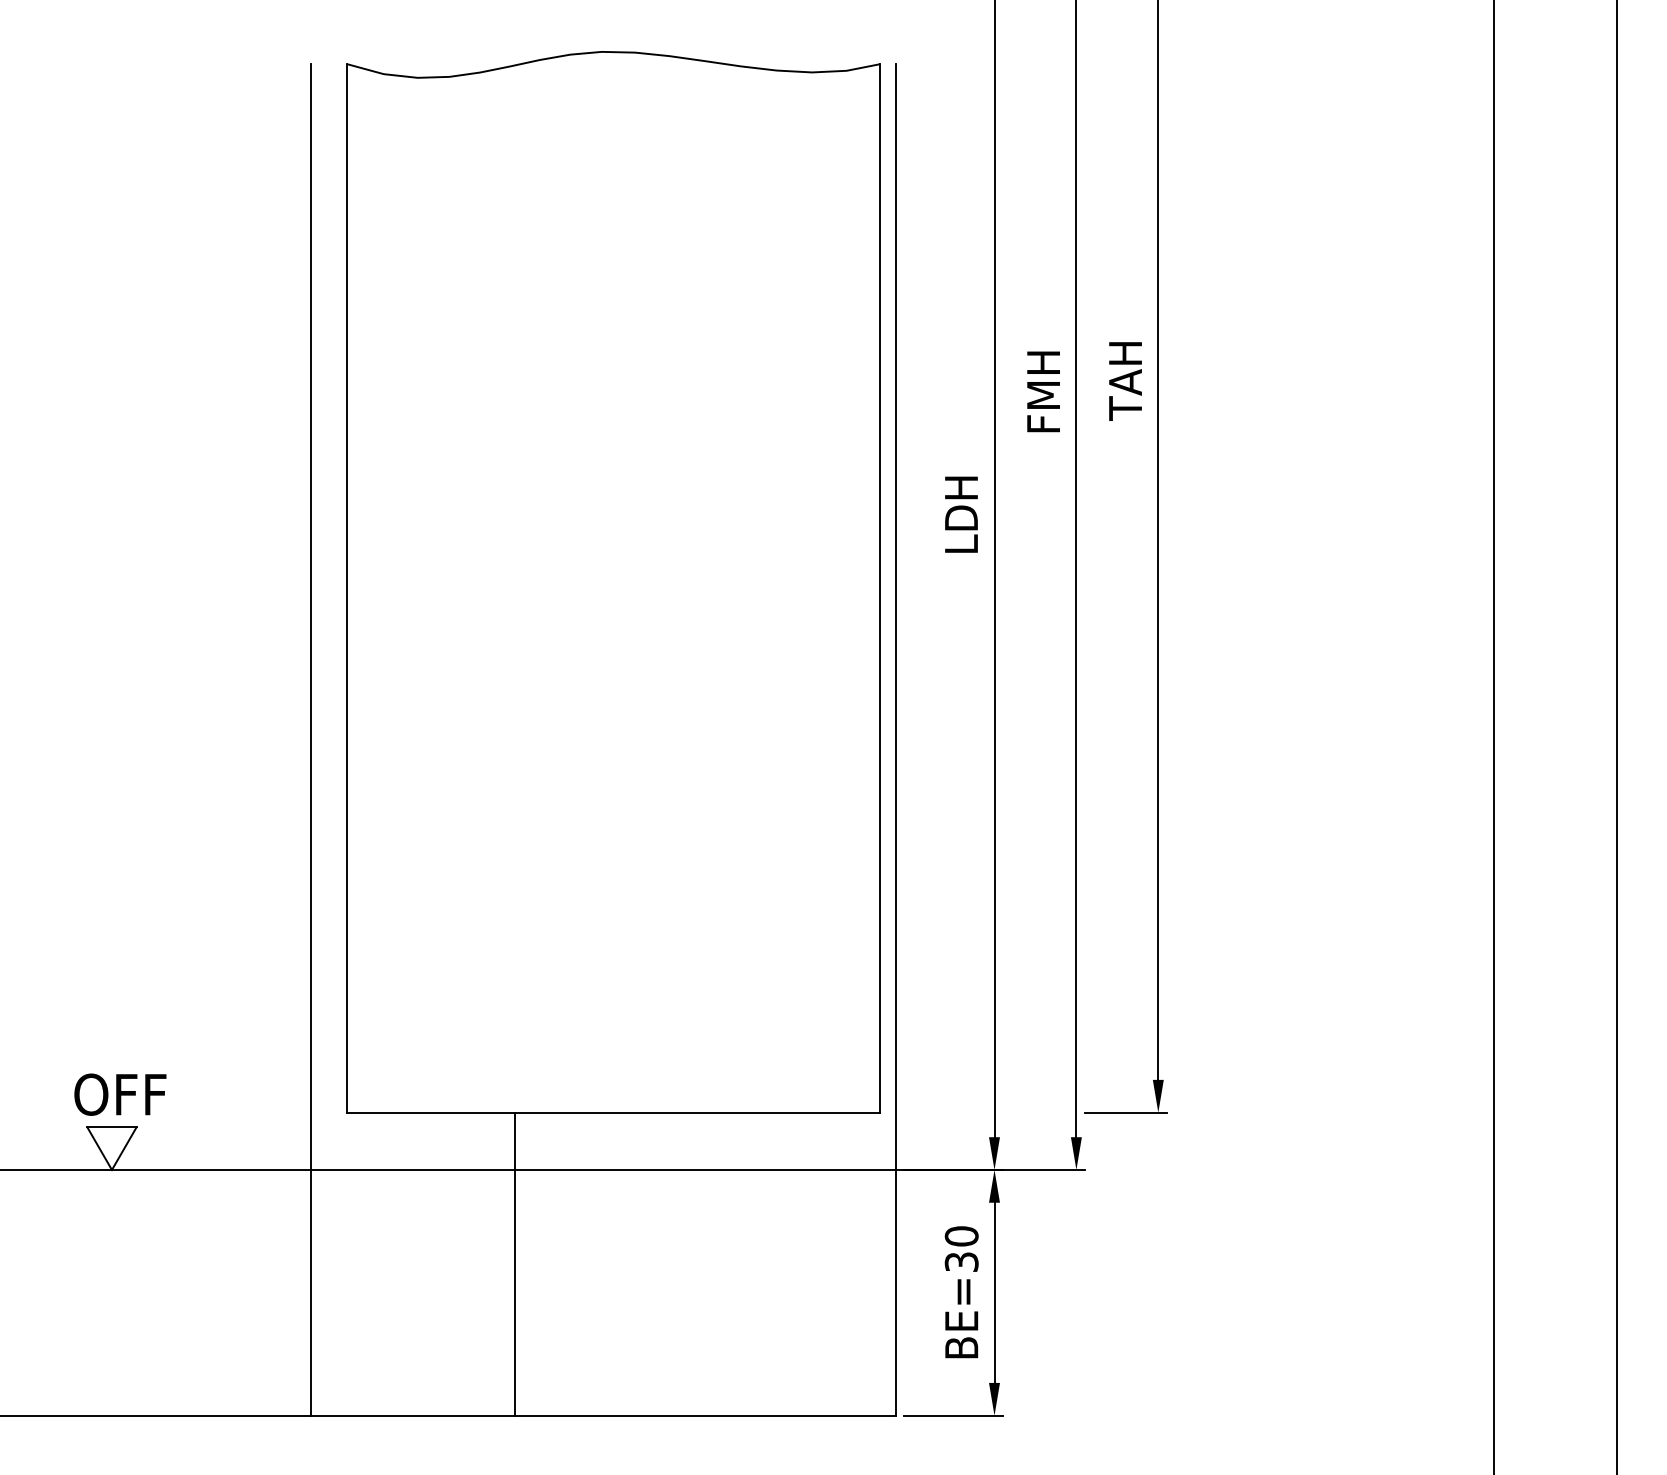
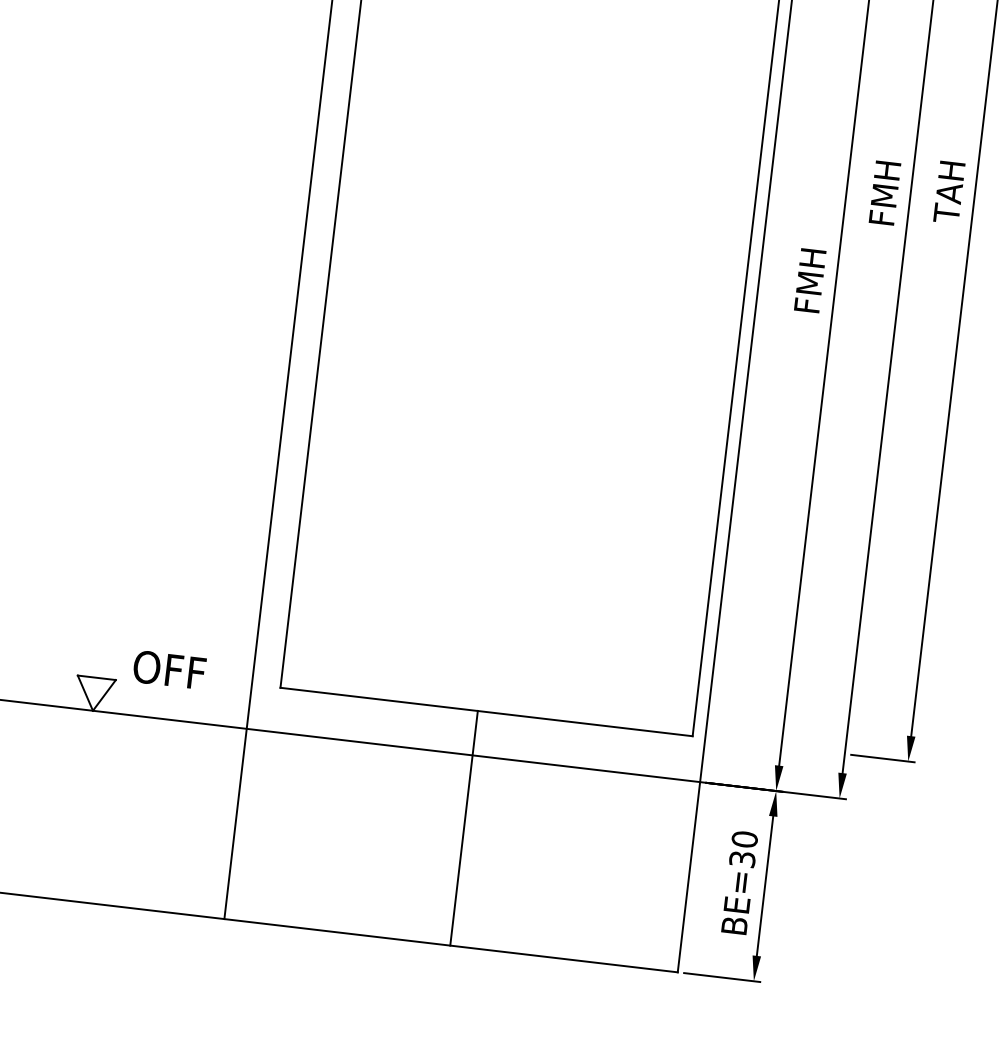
text: (961, 514) -> (810, 280), LDH -> FMH
text: (120, 1094) -> (169, 669), moved
line: (515, 1263) -> (464, 827), moved

